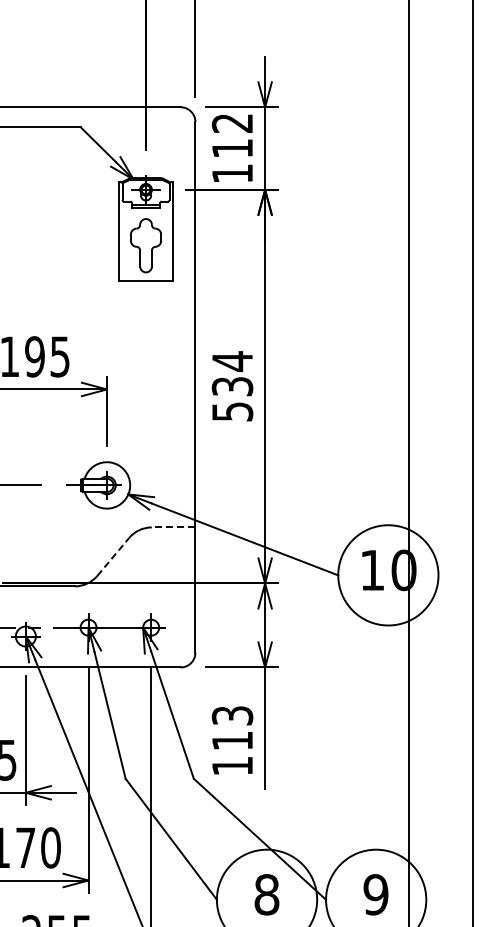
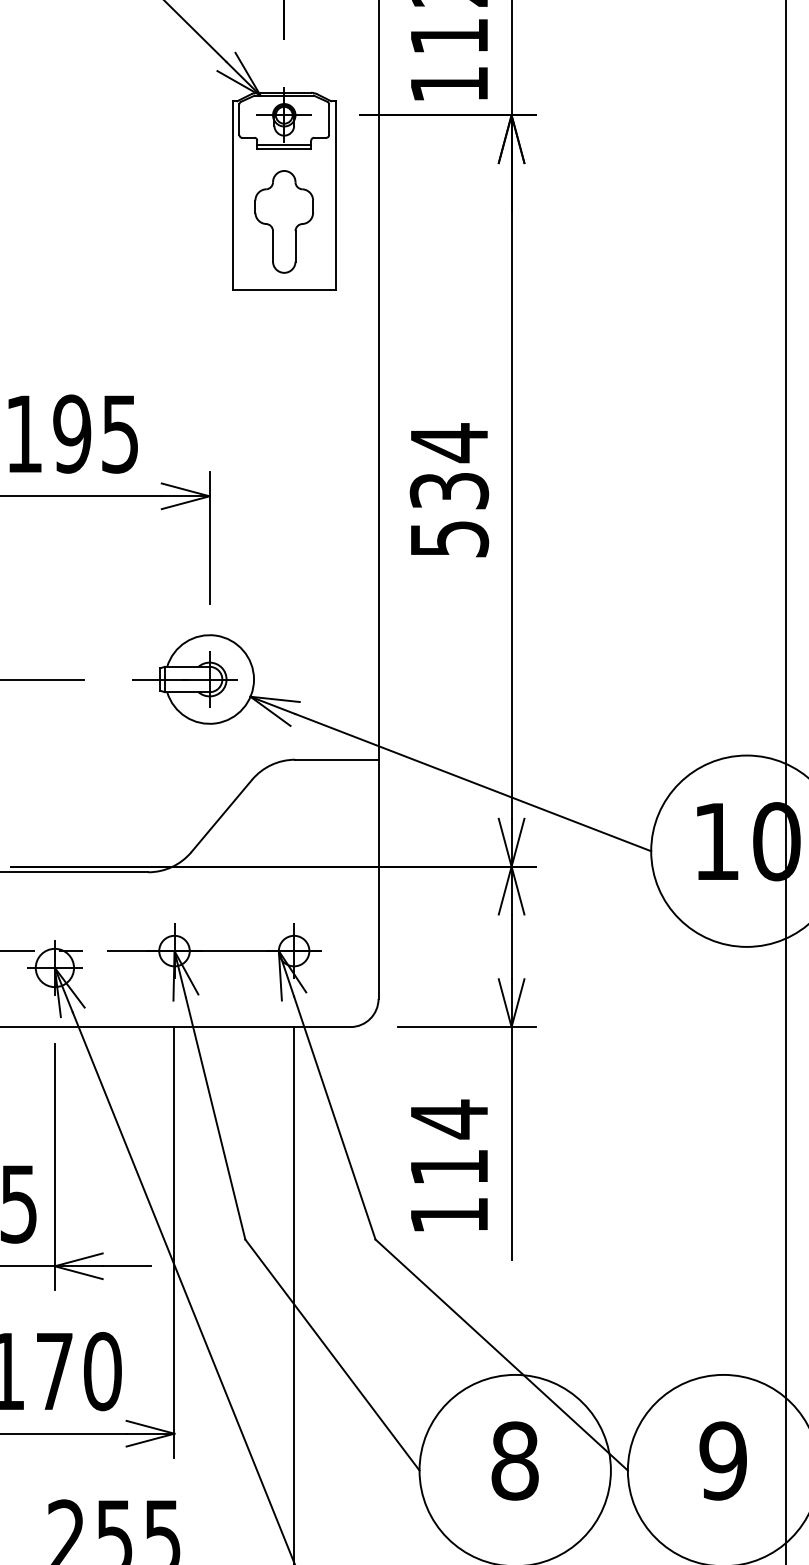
line: (173, 527) -> (336, 759), dashed -> solid
line: (113, 556) -> (222, 815), dashed -> solid
text: (232, 715) -> (449, 1118), 113 -> 114

